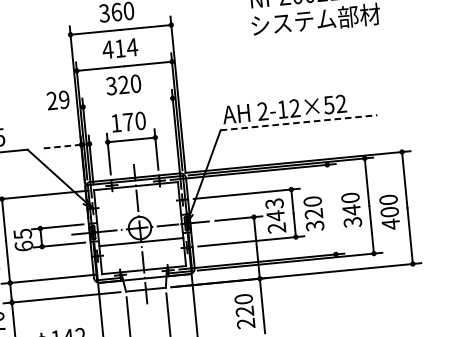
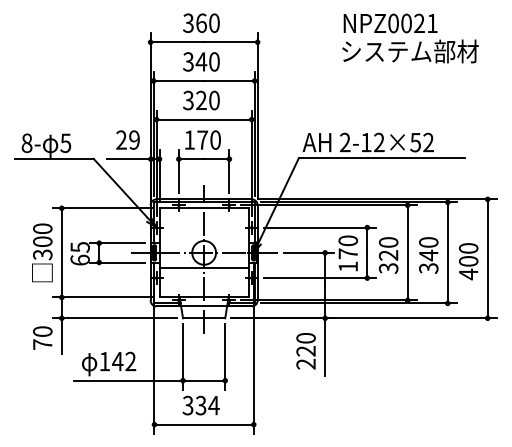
text: (120, 48) -> (201, 61), 414 -> 340
text: (57, 99) -> (127, 139), moved
line: (128, 102) -> (204, 119), added
line: (299, 123) -> (382, 158), dashed -> solid
line: (61, 146) -> (129, 159), dashed -> solid
line: (331, 209) -> (407, 252), added
text: (275, 215) -> (347, 253), 243 -> 170

